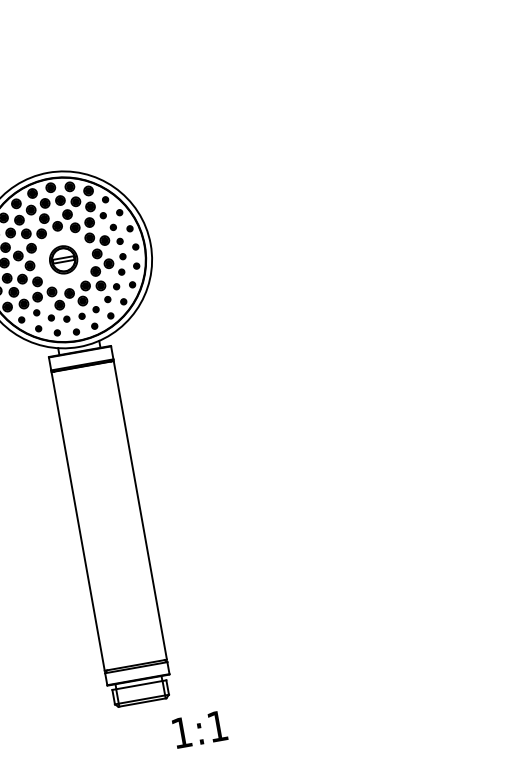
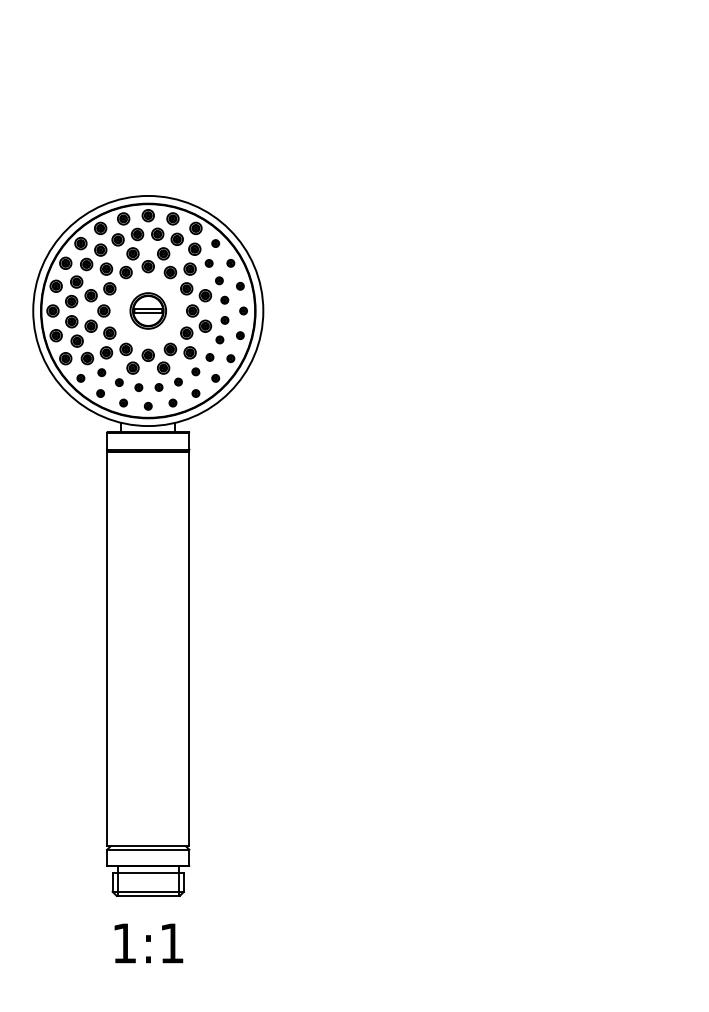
text: (199, 729) -> (148, 943), moved

